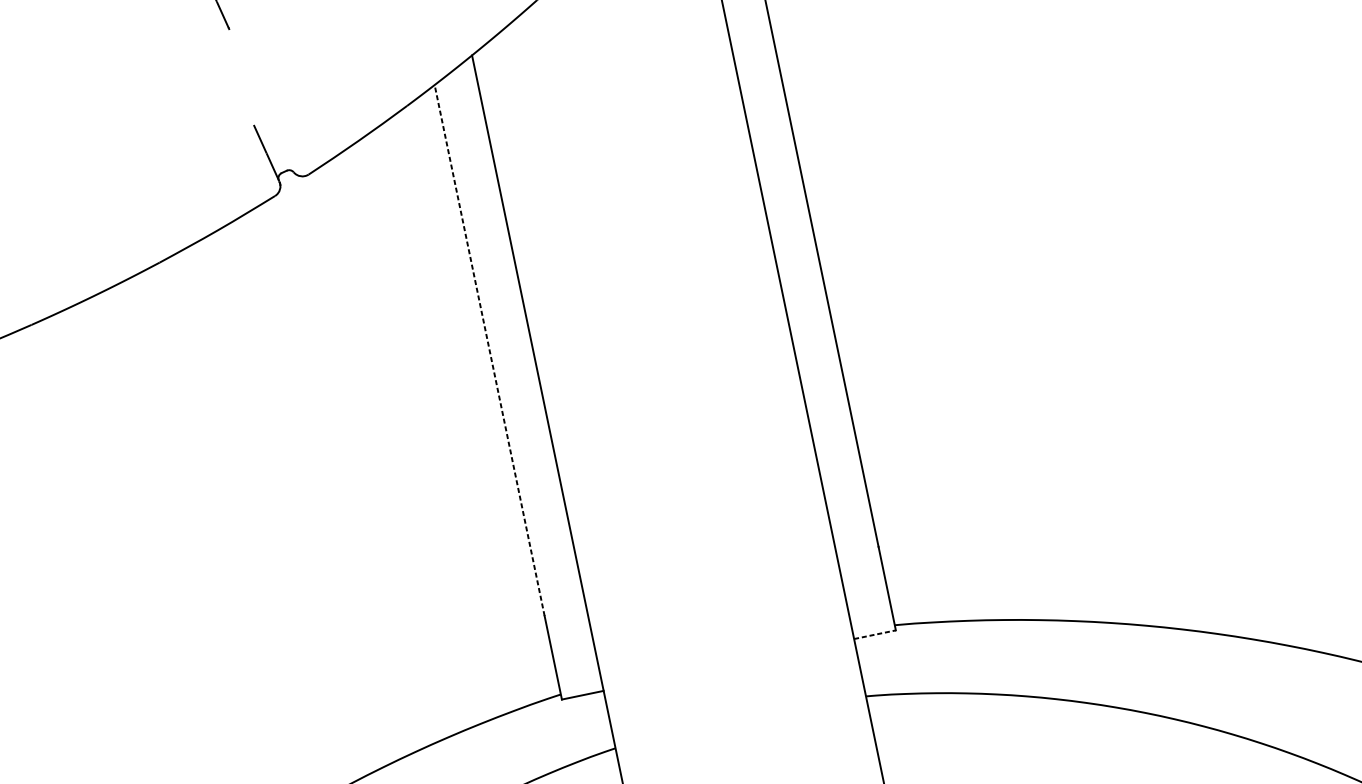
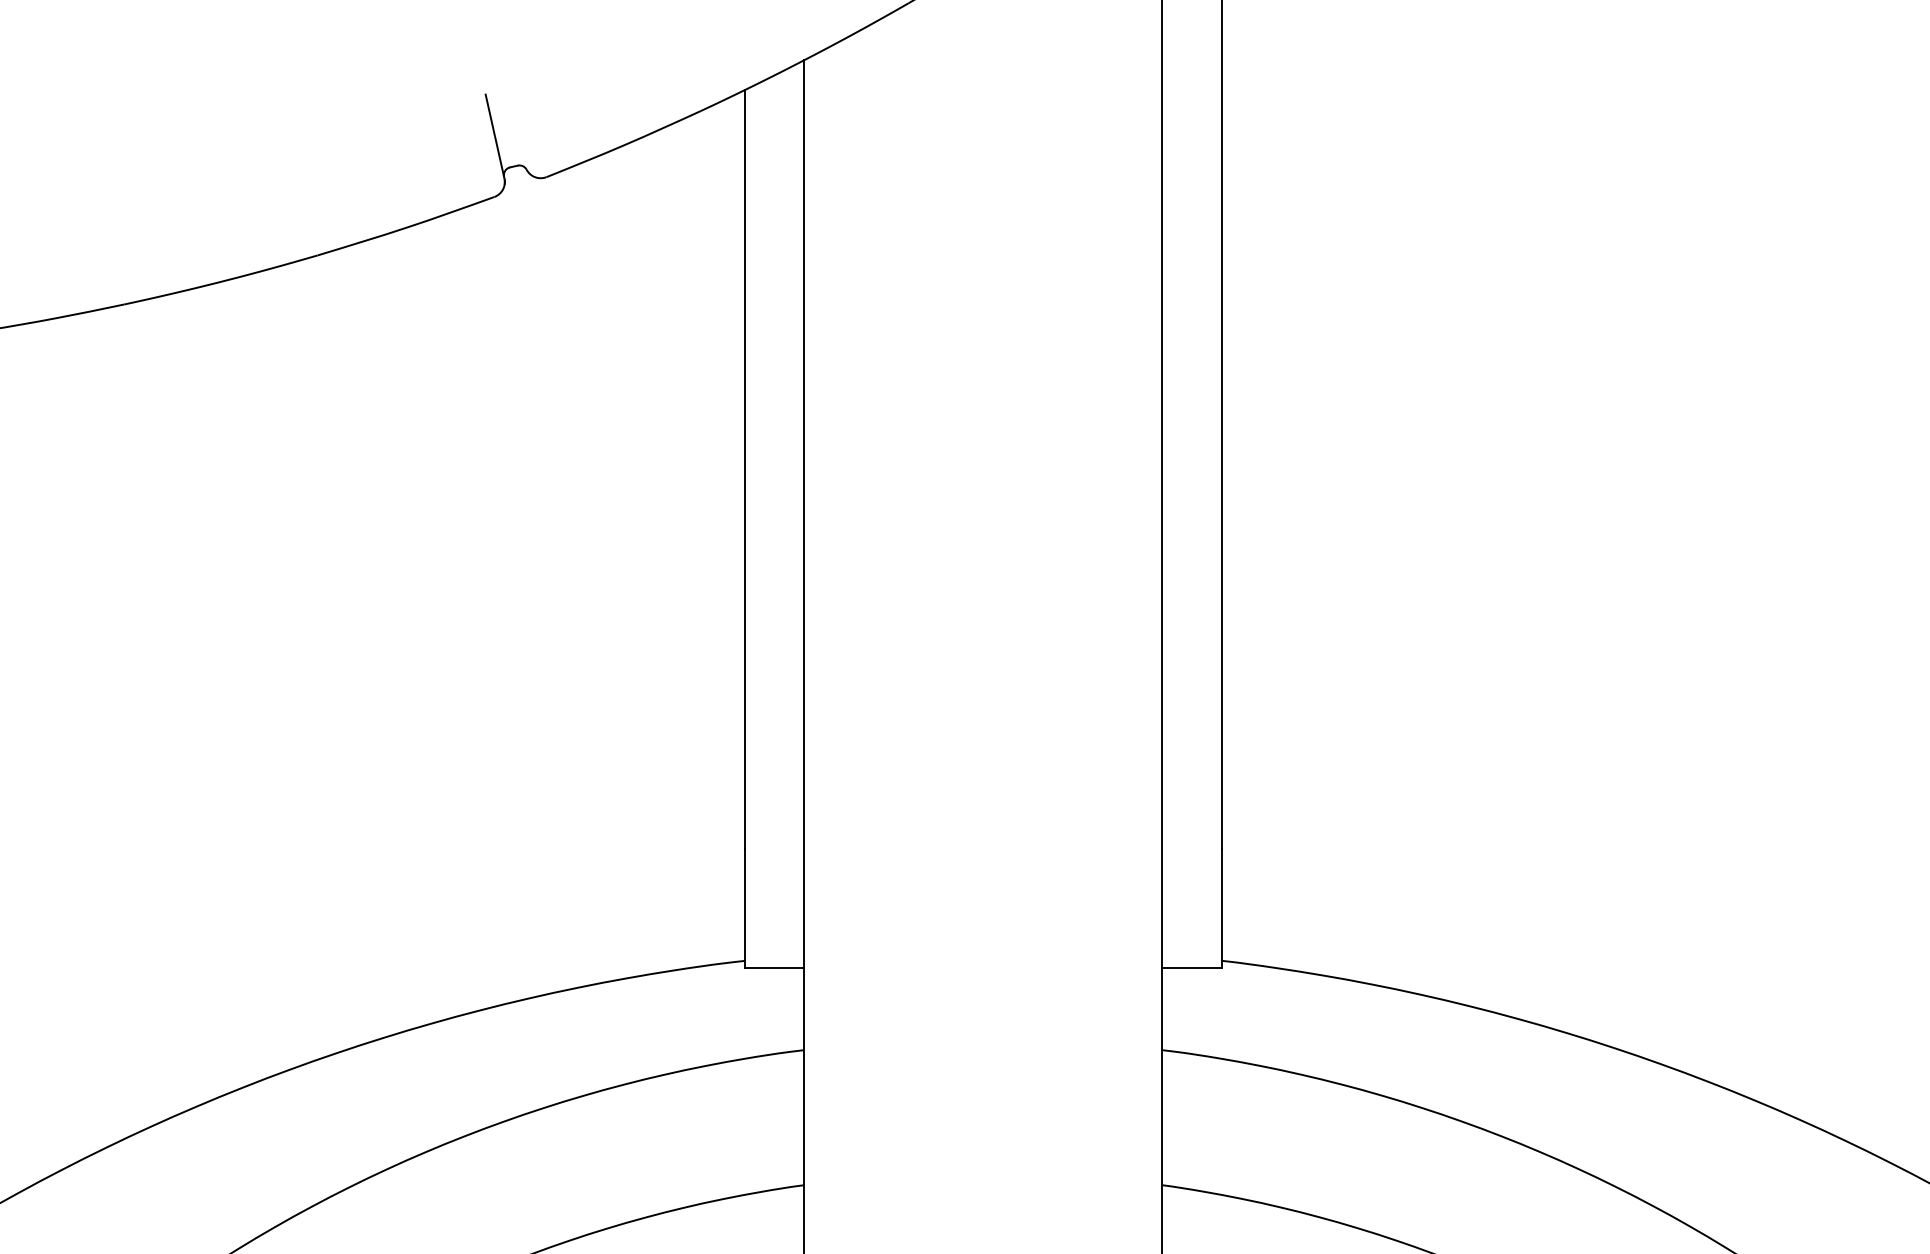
line: (489, 350) -> (744, 469), dashed -> solid
line: (874, 634) -> (1191, 968), dashed -> solid

